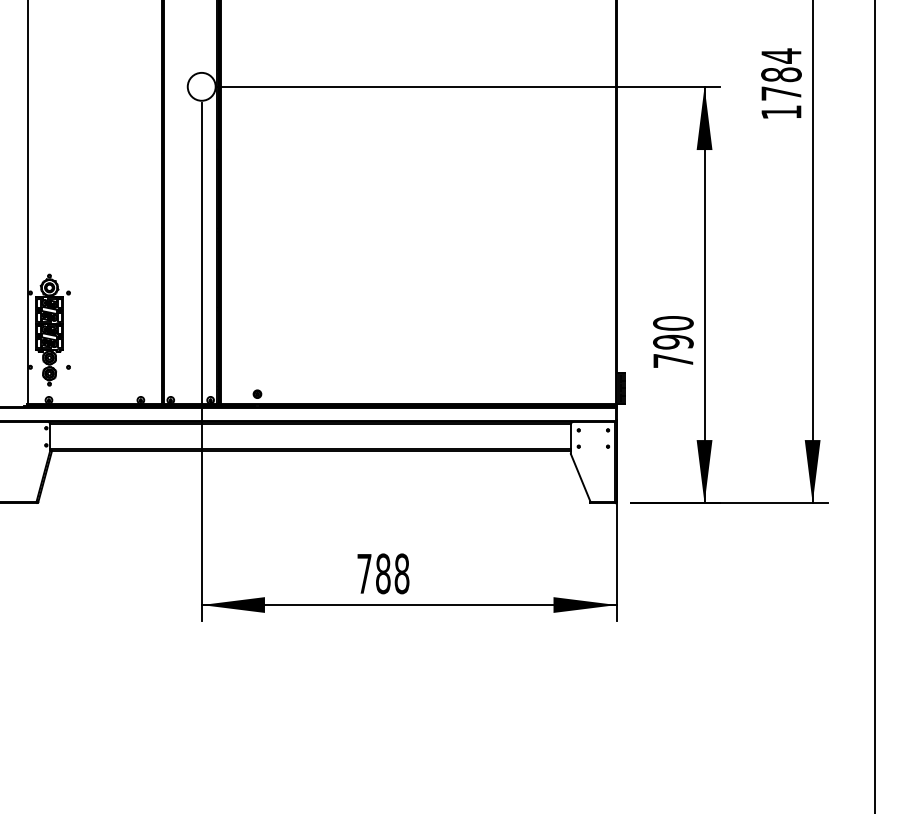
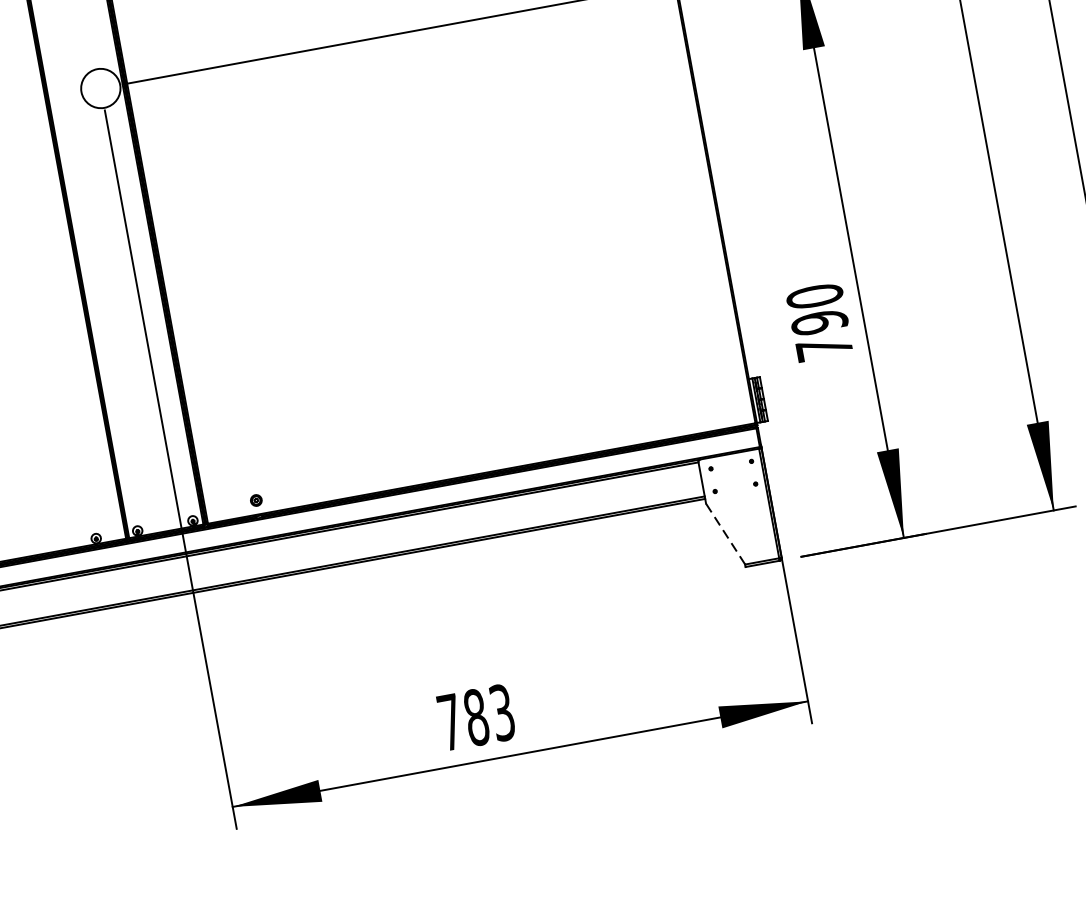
line: (580, 477) -> (725, 533), solid -> dashed
text: (401, 573) -> (501, 712), 788 -> 783

